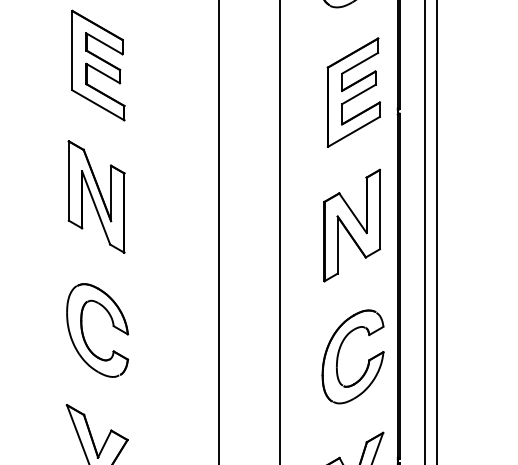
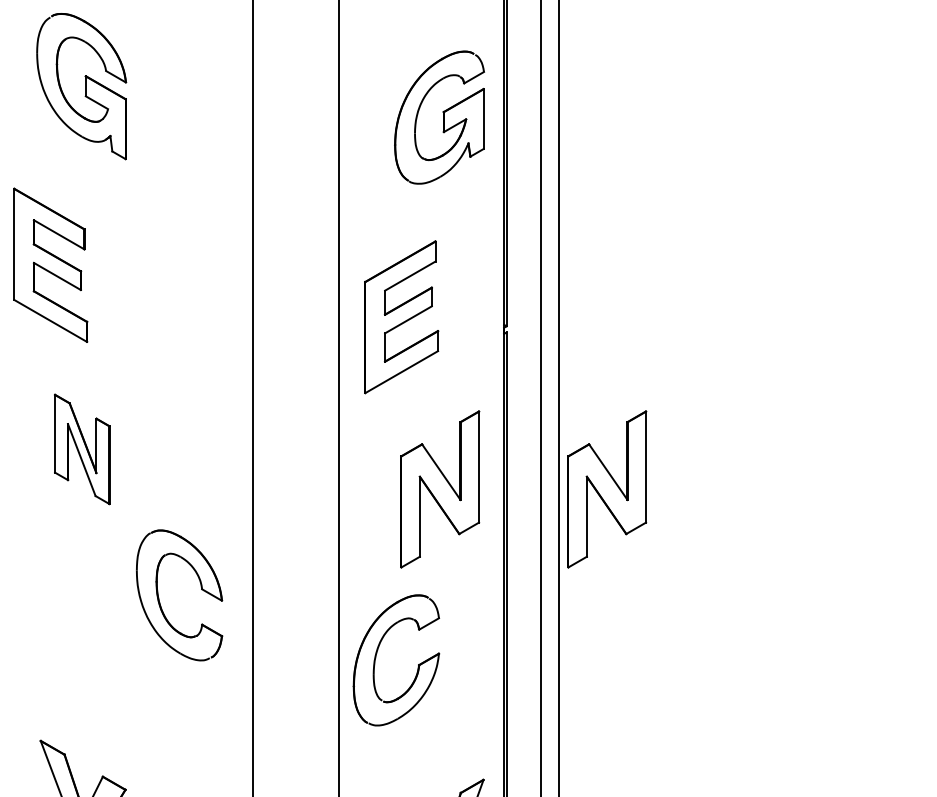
part: (98, 65) -> (50, 264), moved
part: (353, 92) -> (401, 317), moved
part: (96, 197) -> (82, 449), size x0.7
part: (471, 225) -> (607, 489), added
part: (83, 332) -> (159, 597), moved
part: (338, 355) -> (376, 658), moved

